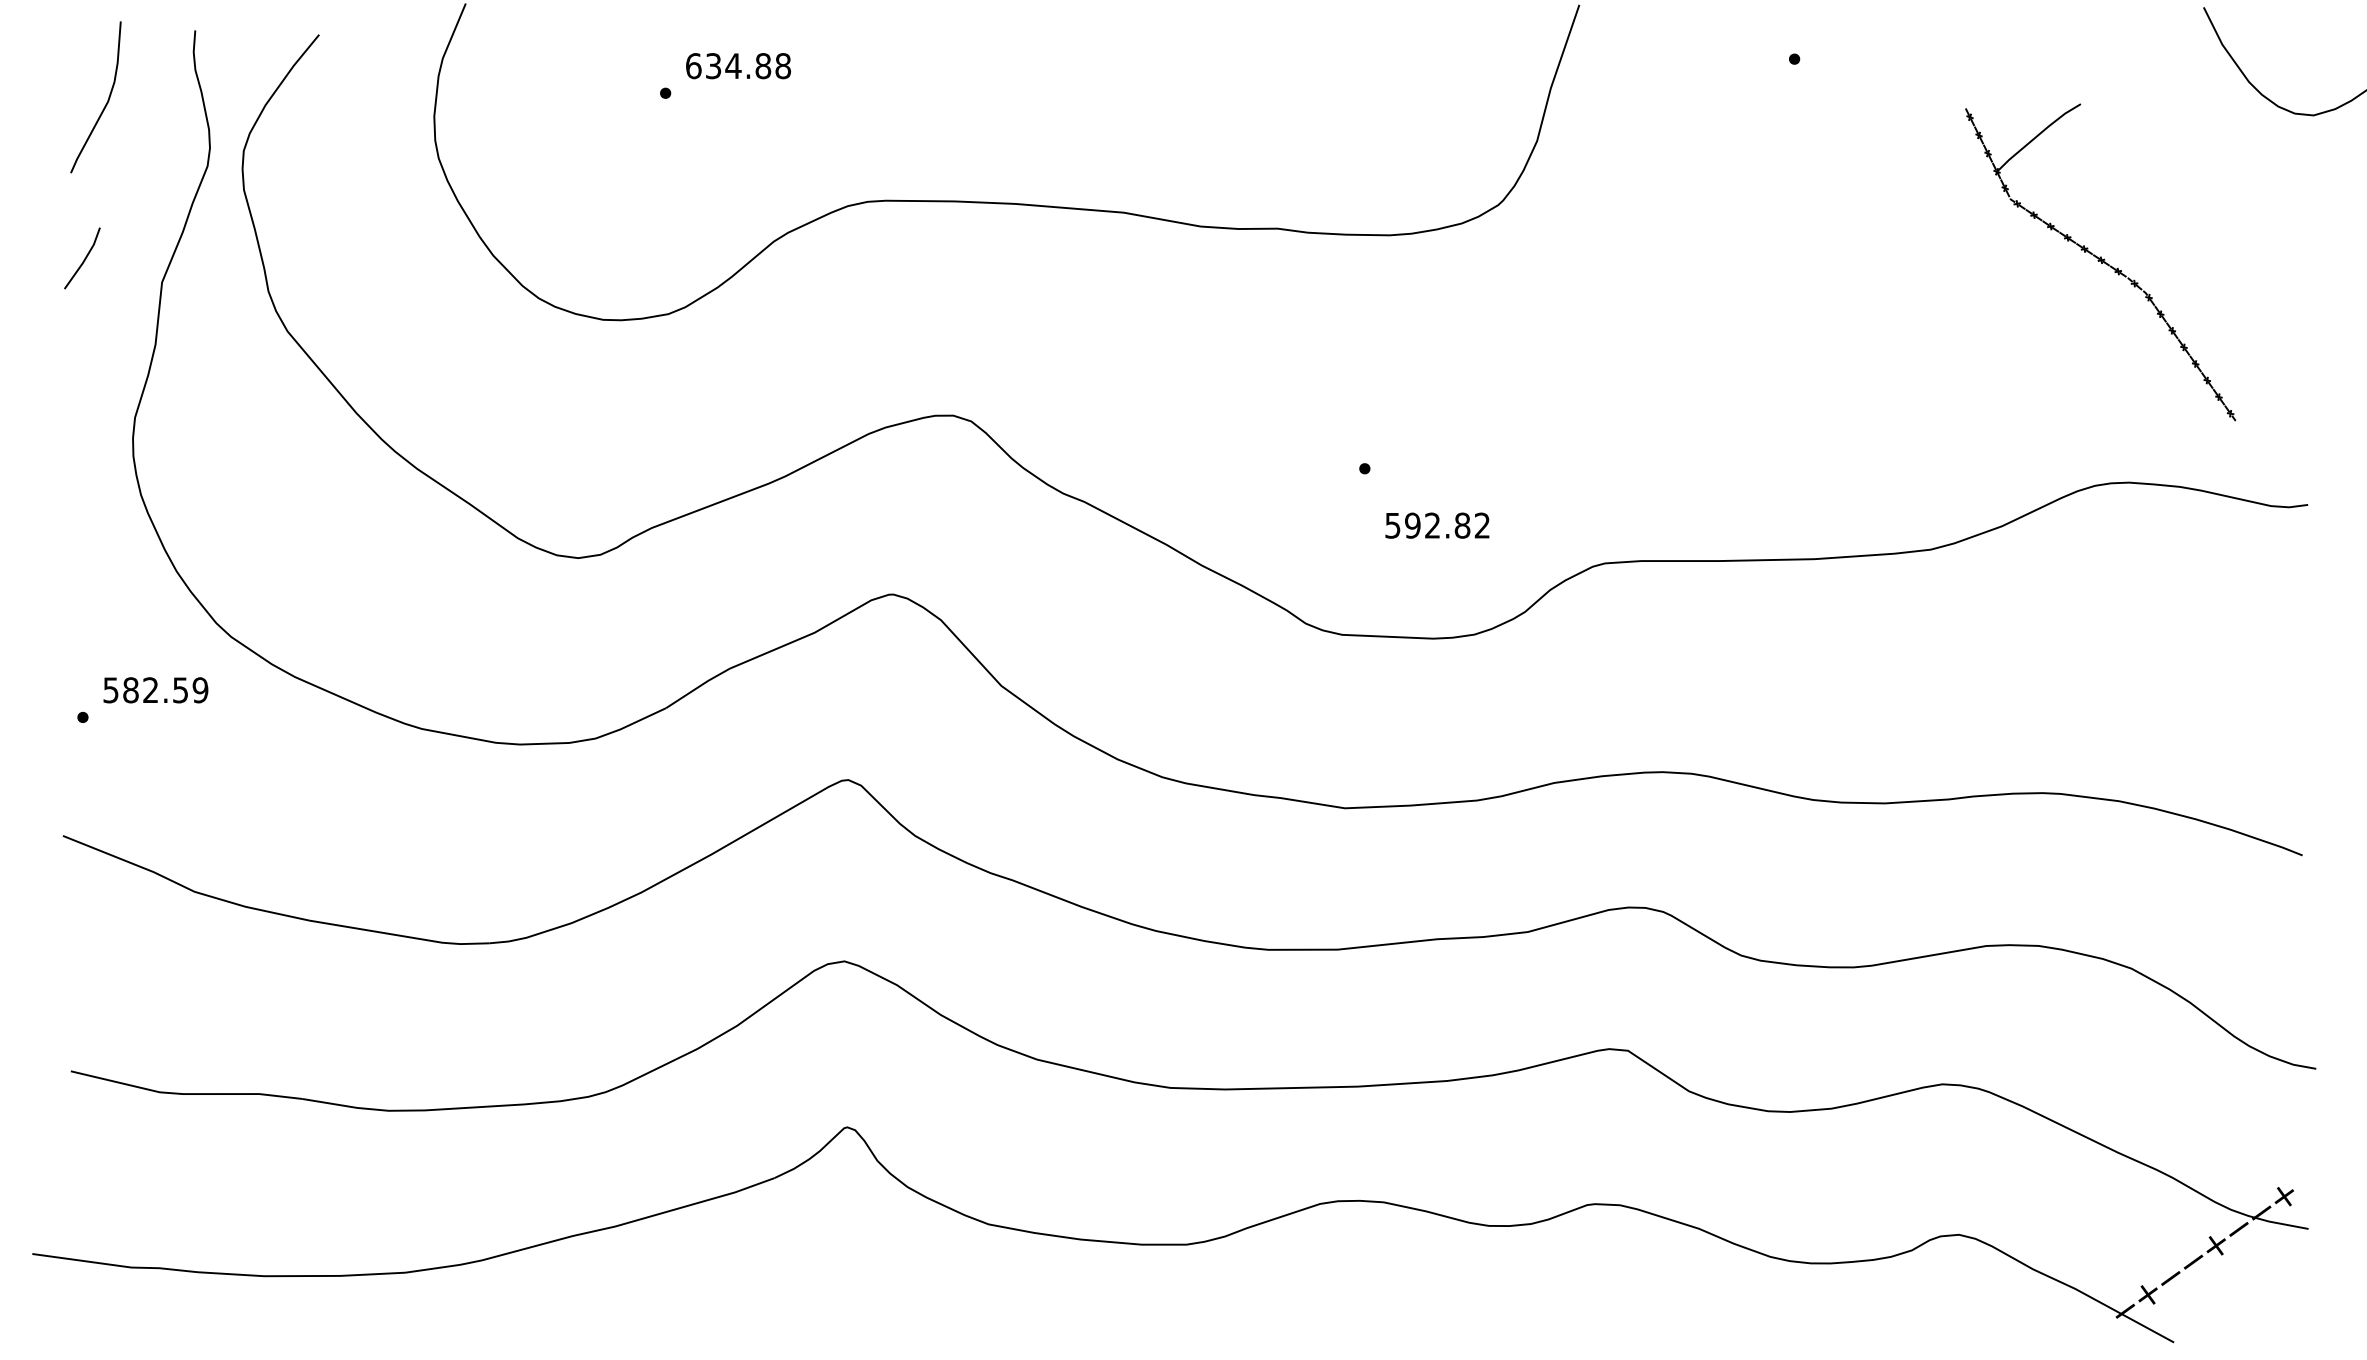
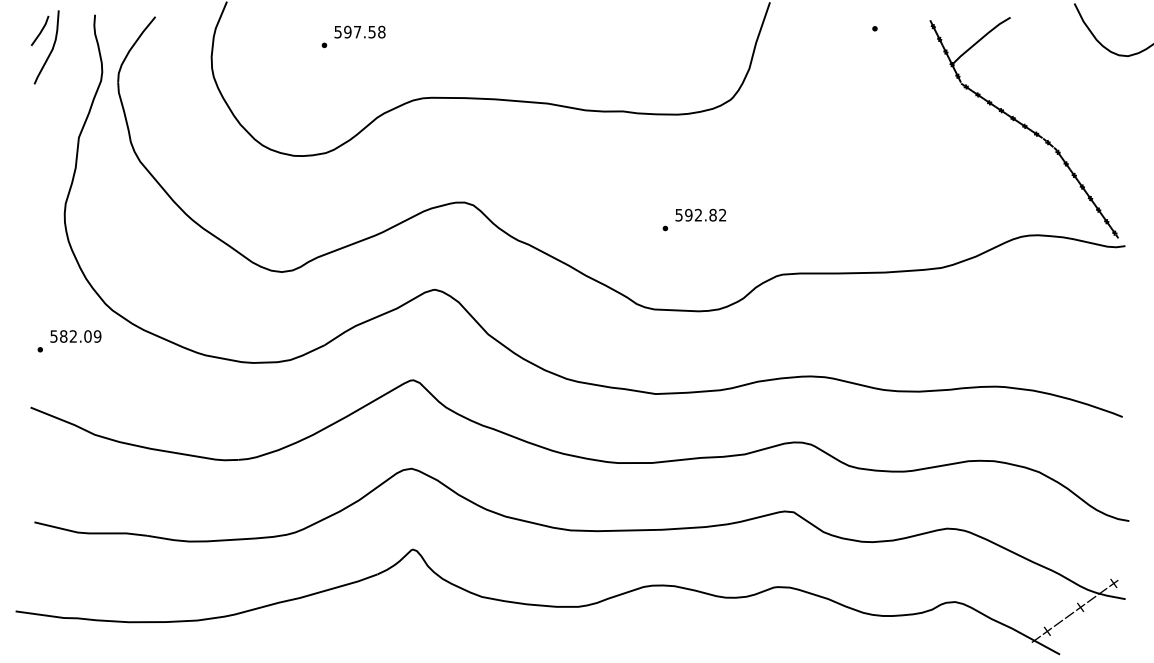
text: (727, 64) -> (354, 31), 634.88 -> 597.58
line: (83, 257) -> (40, 30), moved
part: (2099, 261) -> (1023, 127), size x1.43
text: (1436, 524) -> (700, 214), moved
text: (179, 690) -> (87, 336), 582.59 -> 582.09

